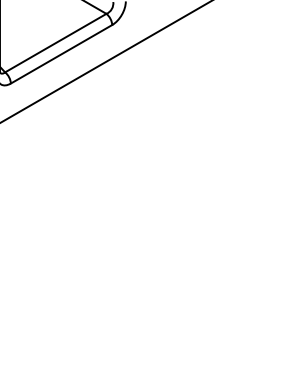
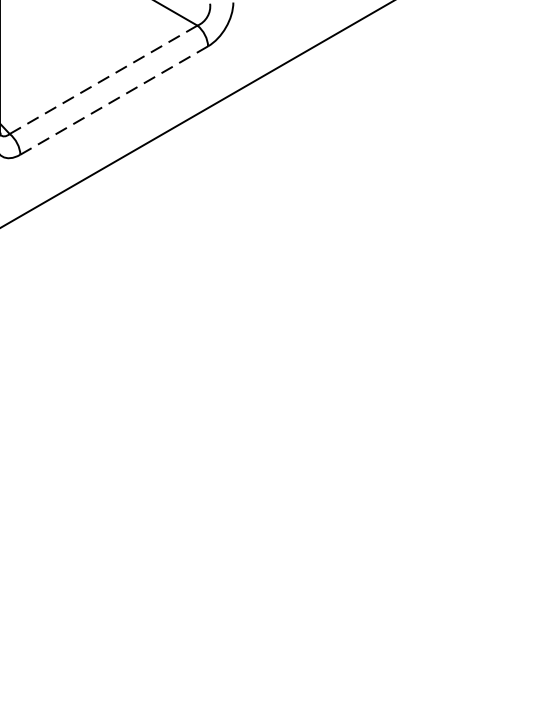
line: (56, 42) -> (104, 78), solid -> dashed
line: (61, 54) -> (114, 100), solid -> dashed

